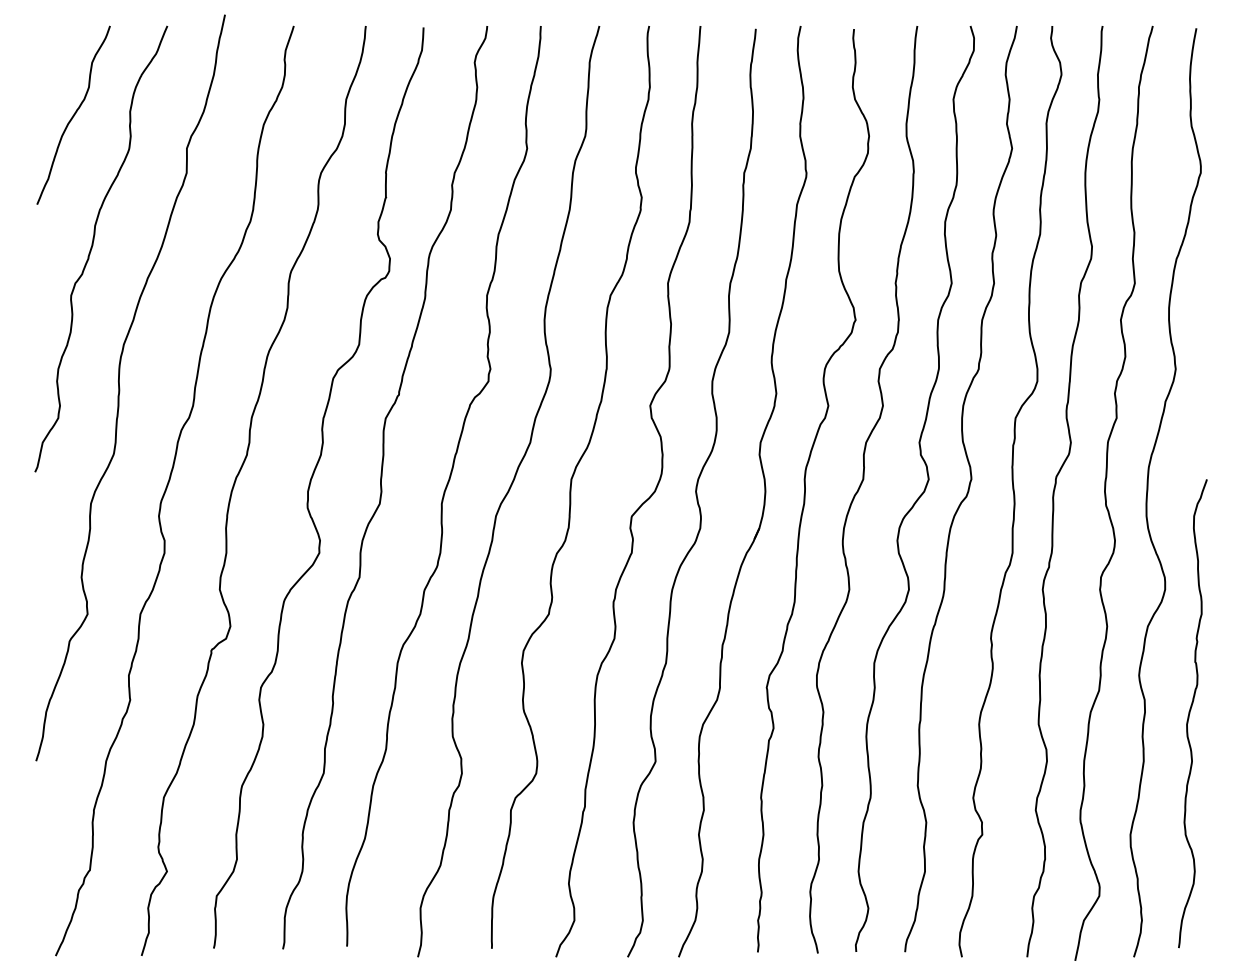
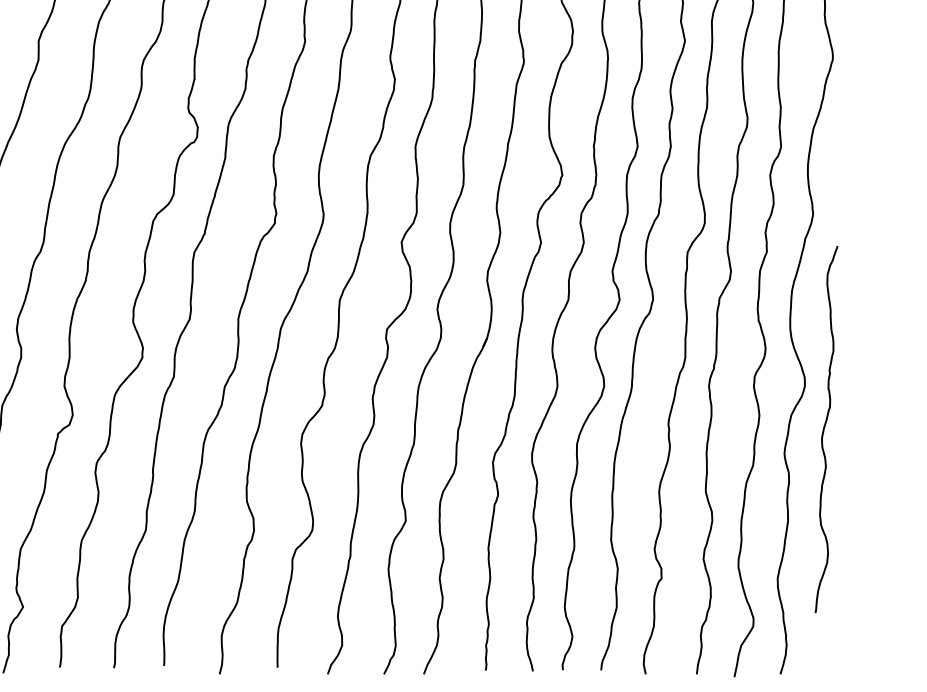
curve: (1190, 713) -> (824, 429), moved

